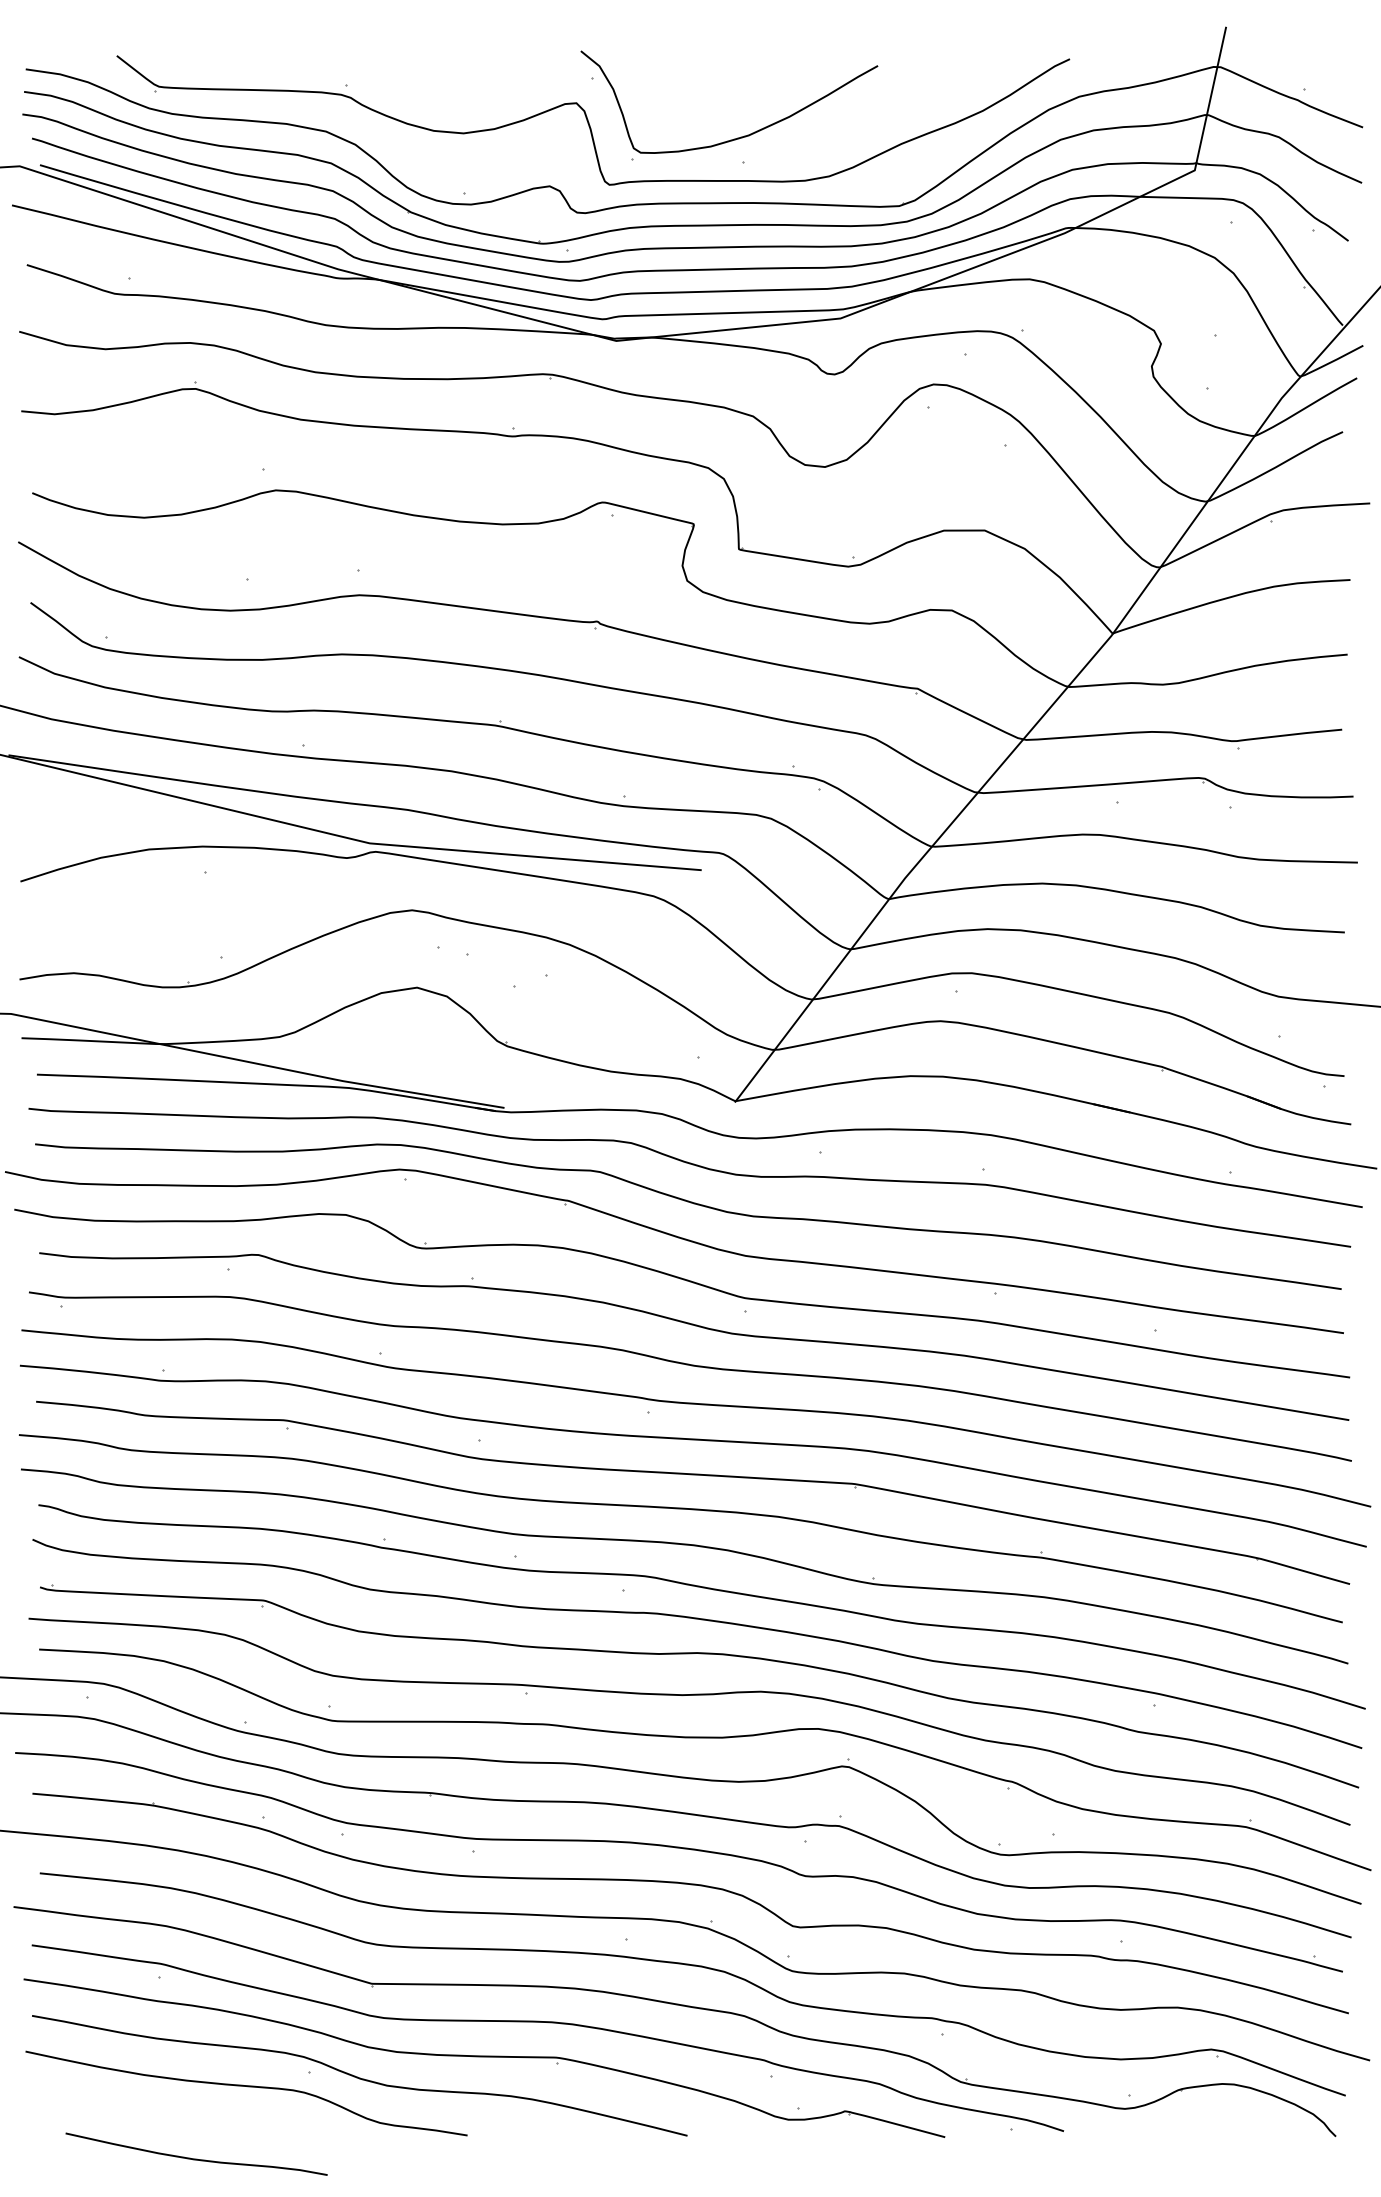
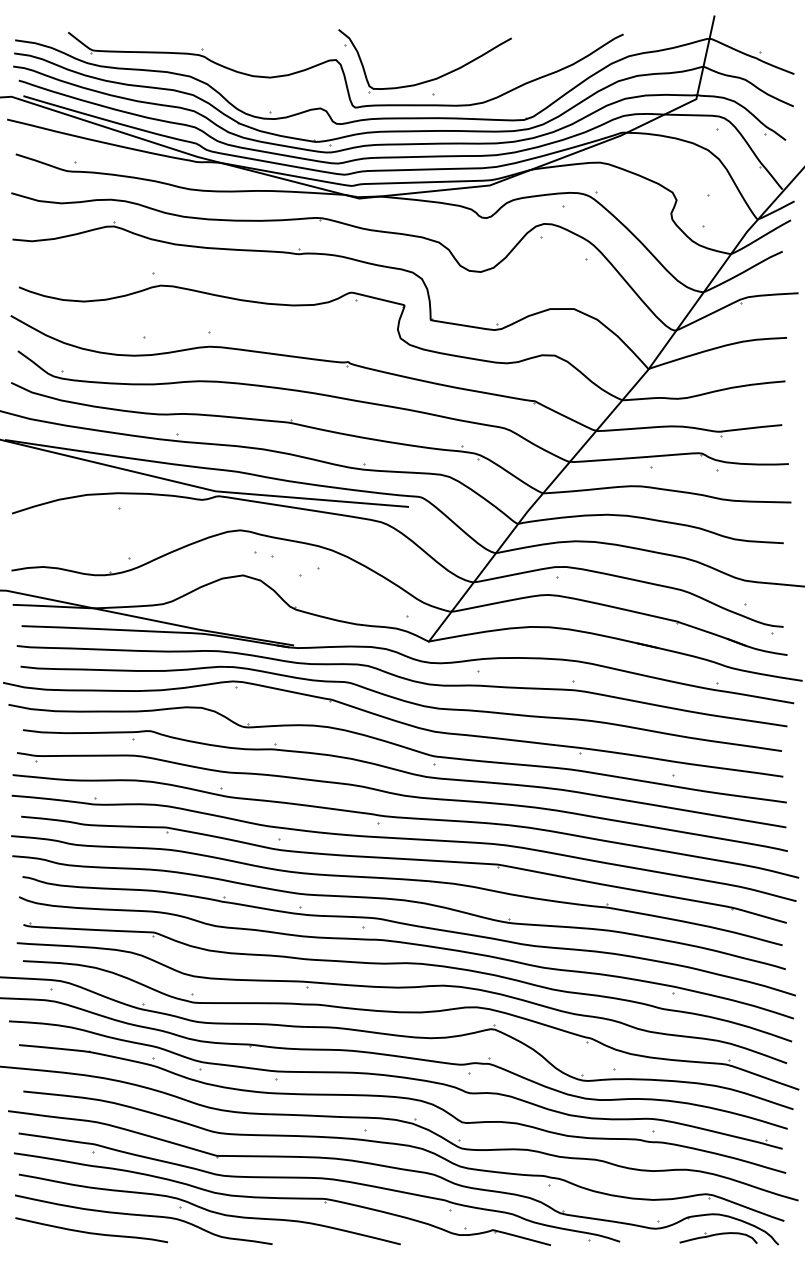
part: (1232, 2123) -> (718, 1237), added
curve: (196, 2158) -> (91, 1232), moved

